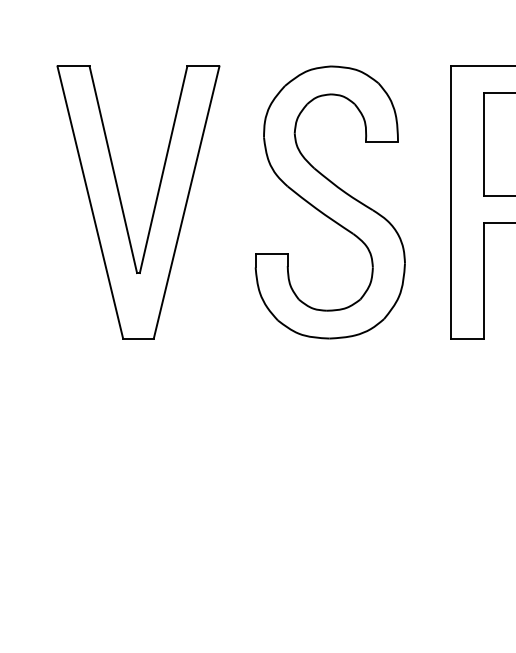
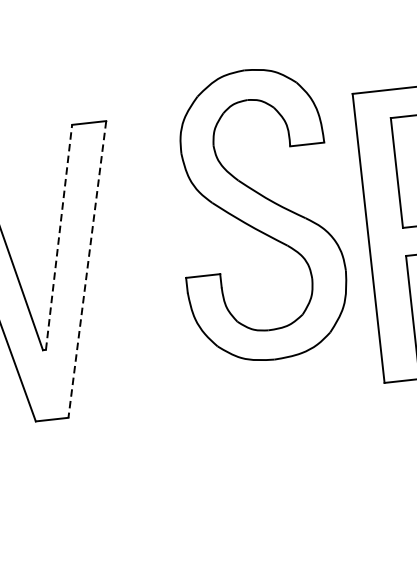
line: (163, 169) -> (58, 237), solid -> dashed
line: (186, 202) -> (87, 269), solid -> dashed
part: (329, 202) -> (258, 215), moved

